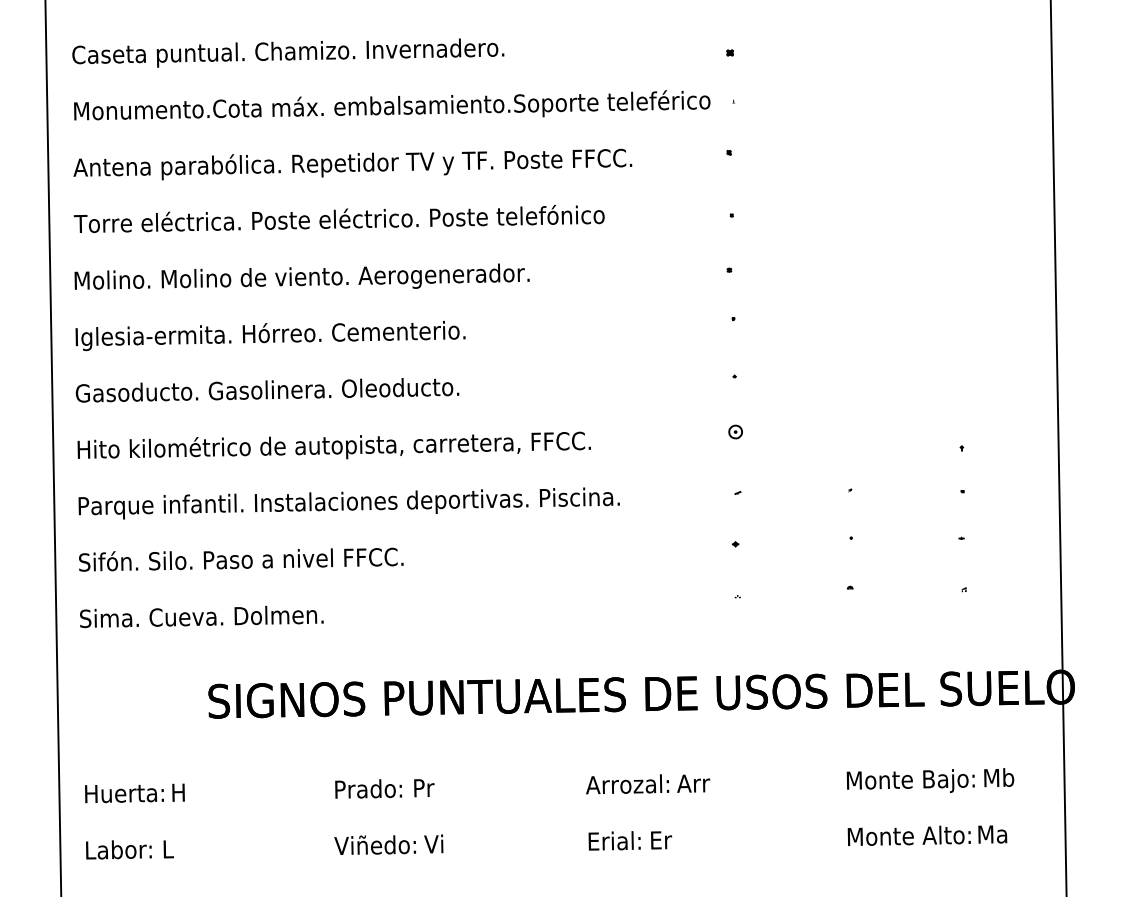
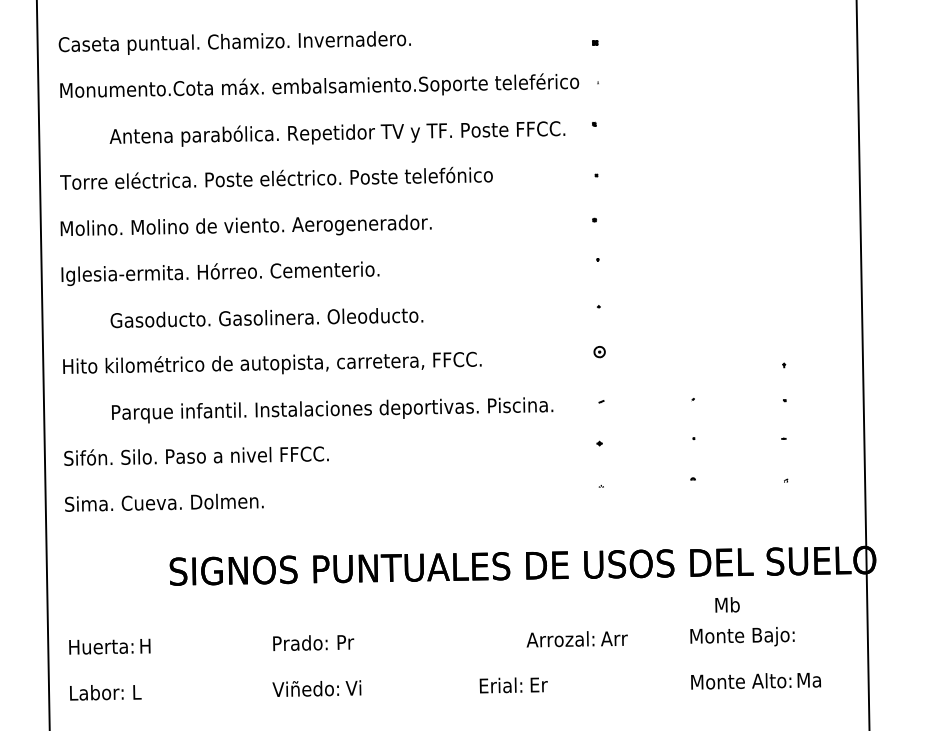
text: (352, 163) -> (337, 133), moved
text: (266, 390) -> (266, 318), moved
text: (349, 503) -> (332, 410), moved
text: (999, 777) -> (727, 604), moved
text: (647, 784) -> (576, 639), moved

